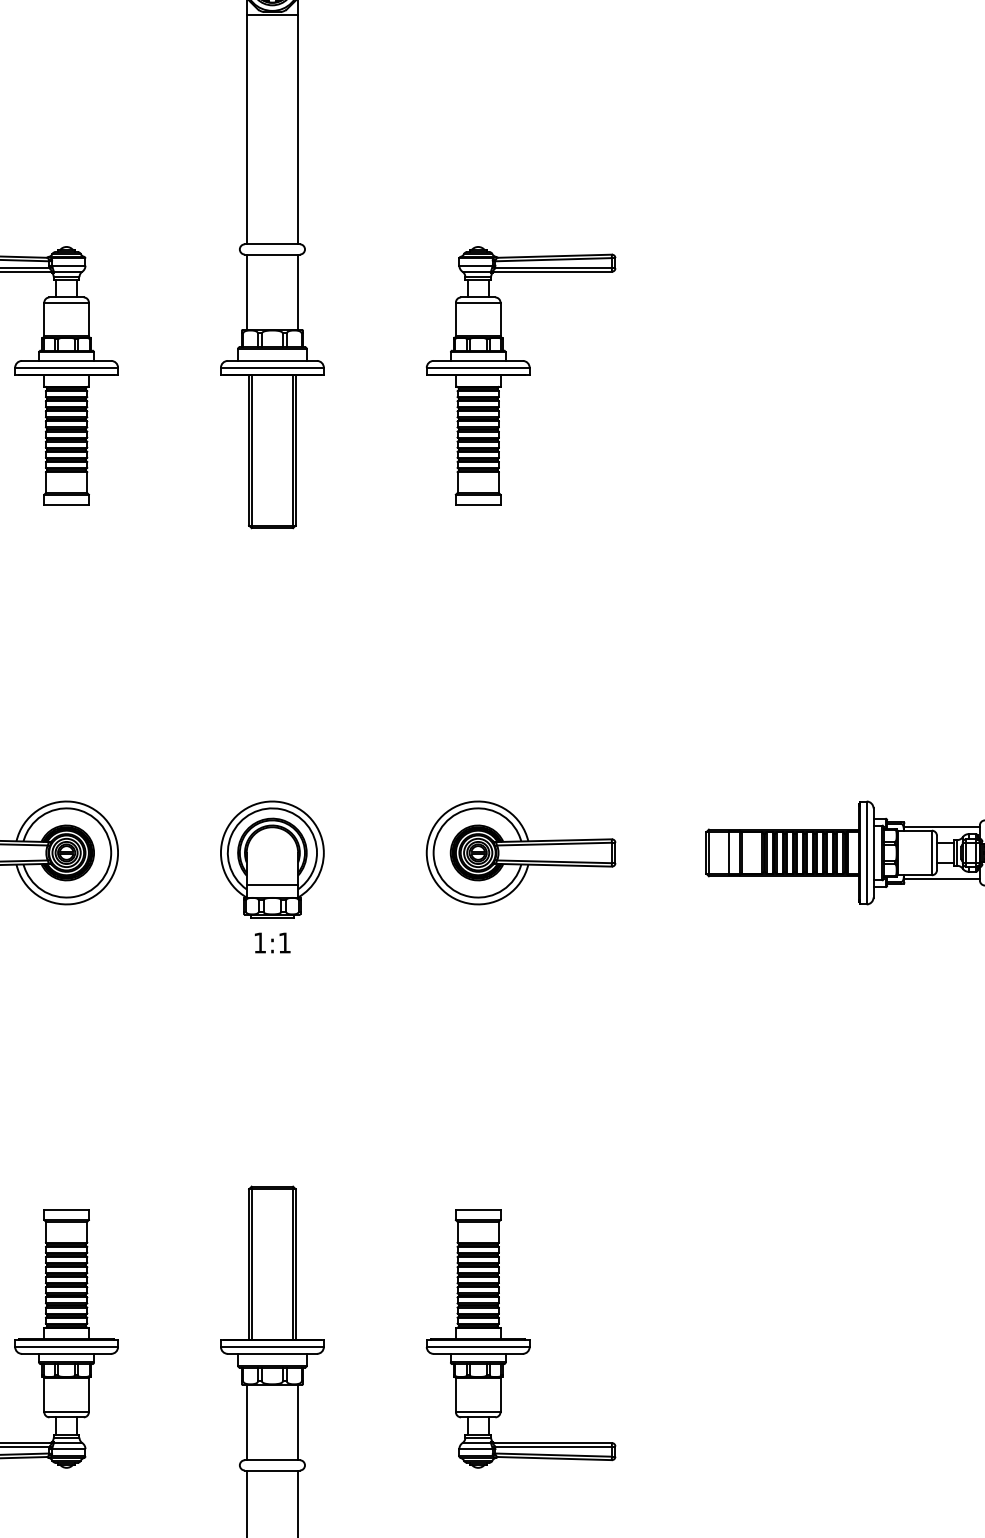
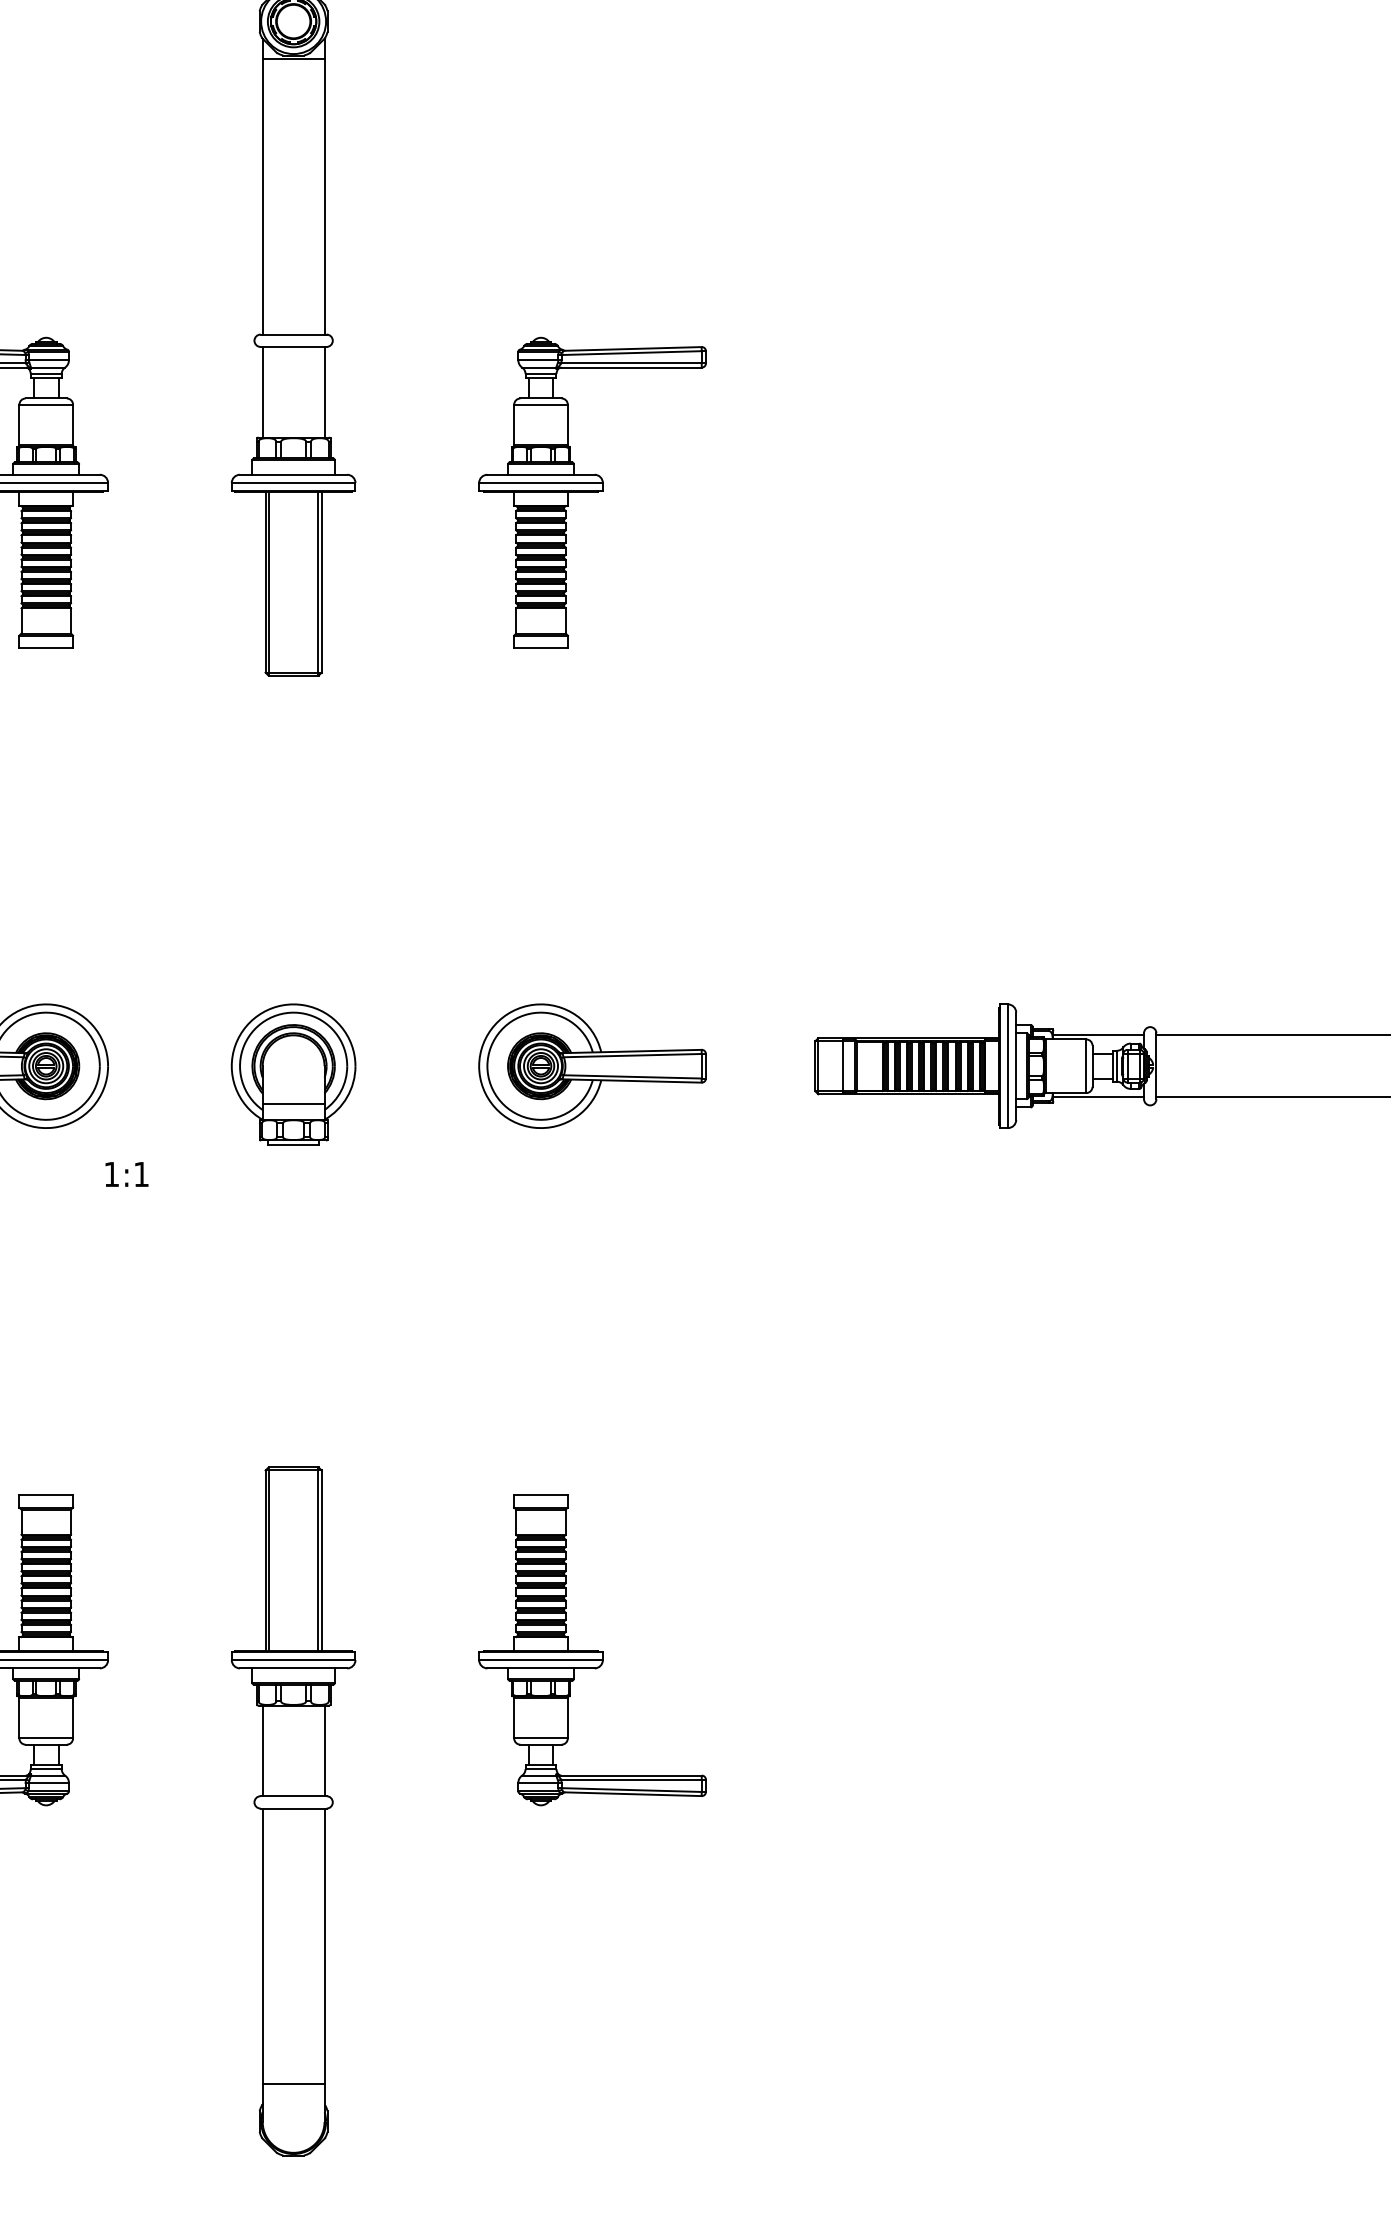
text: (272, 943) -> (126, 1174), moved

